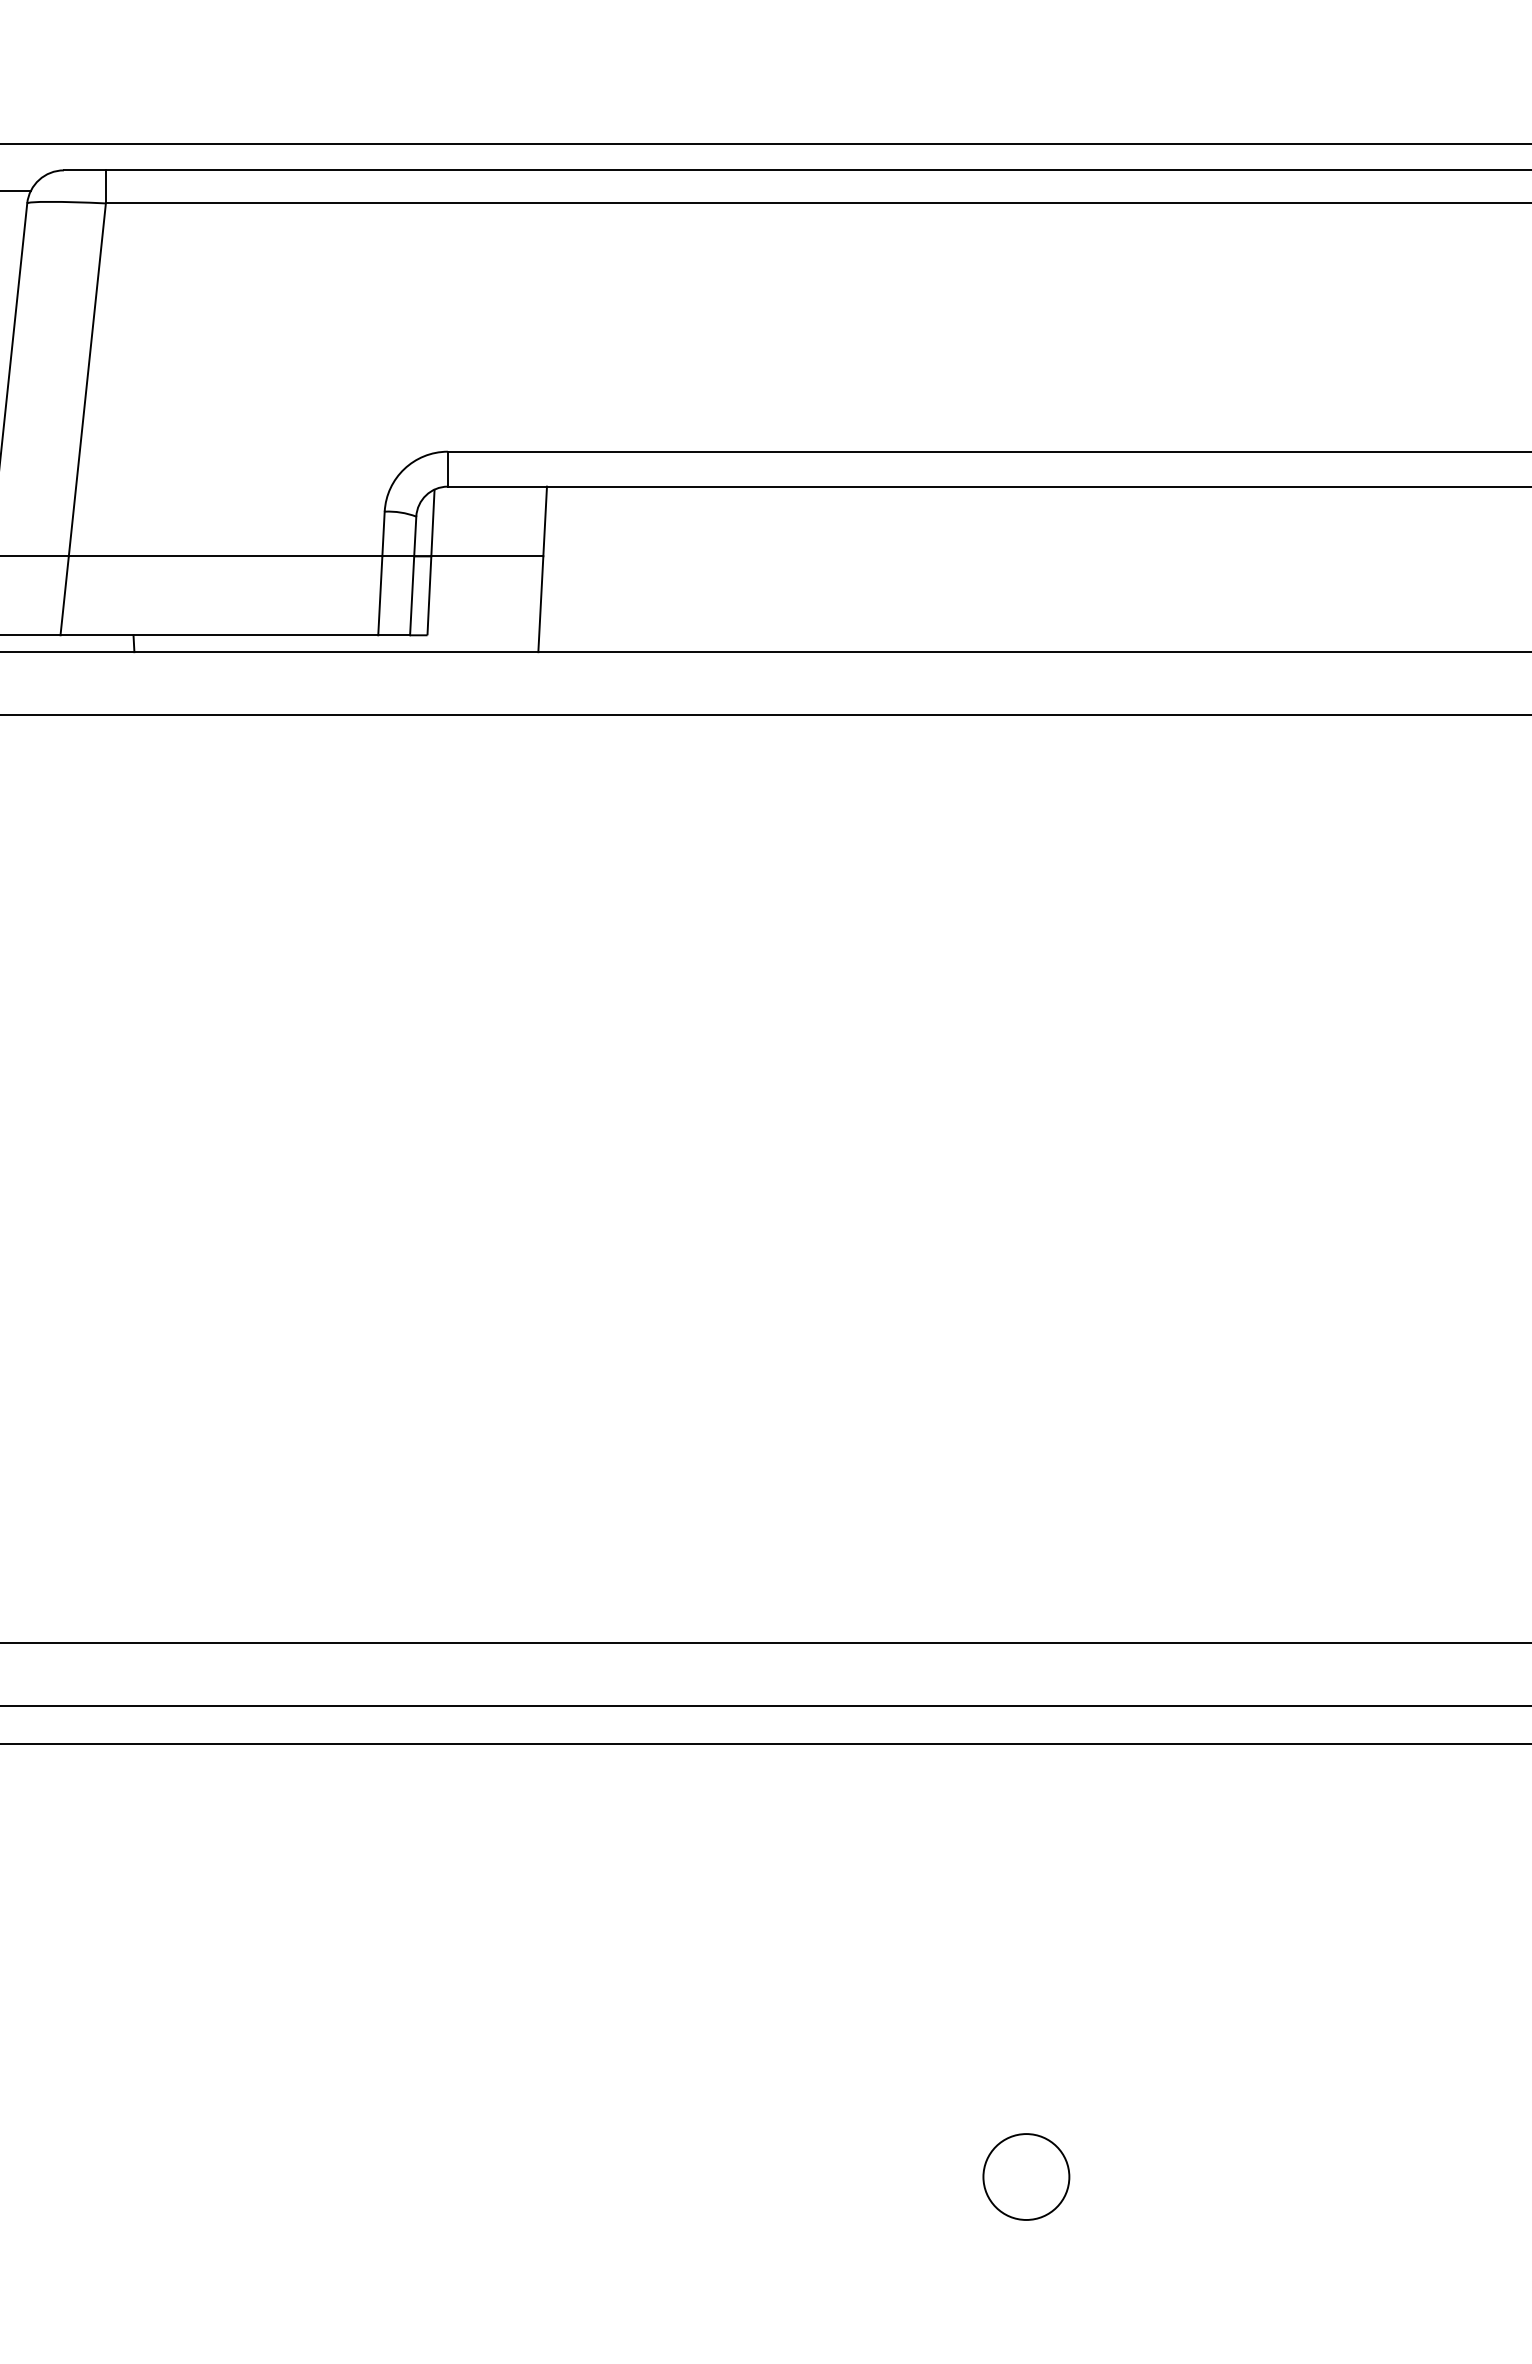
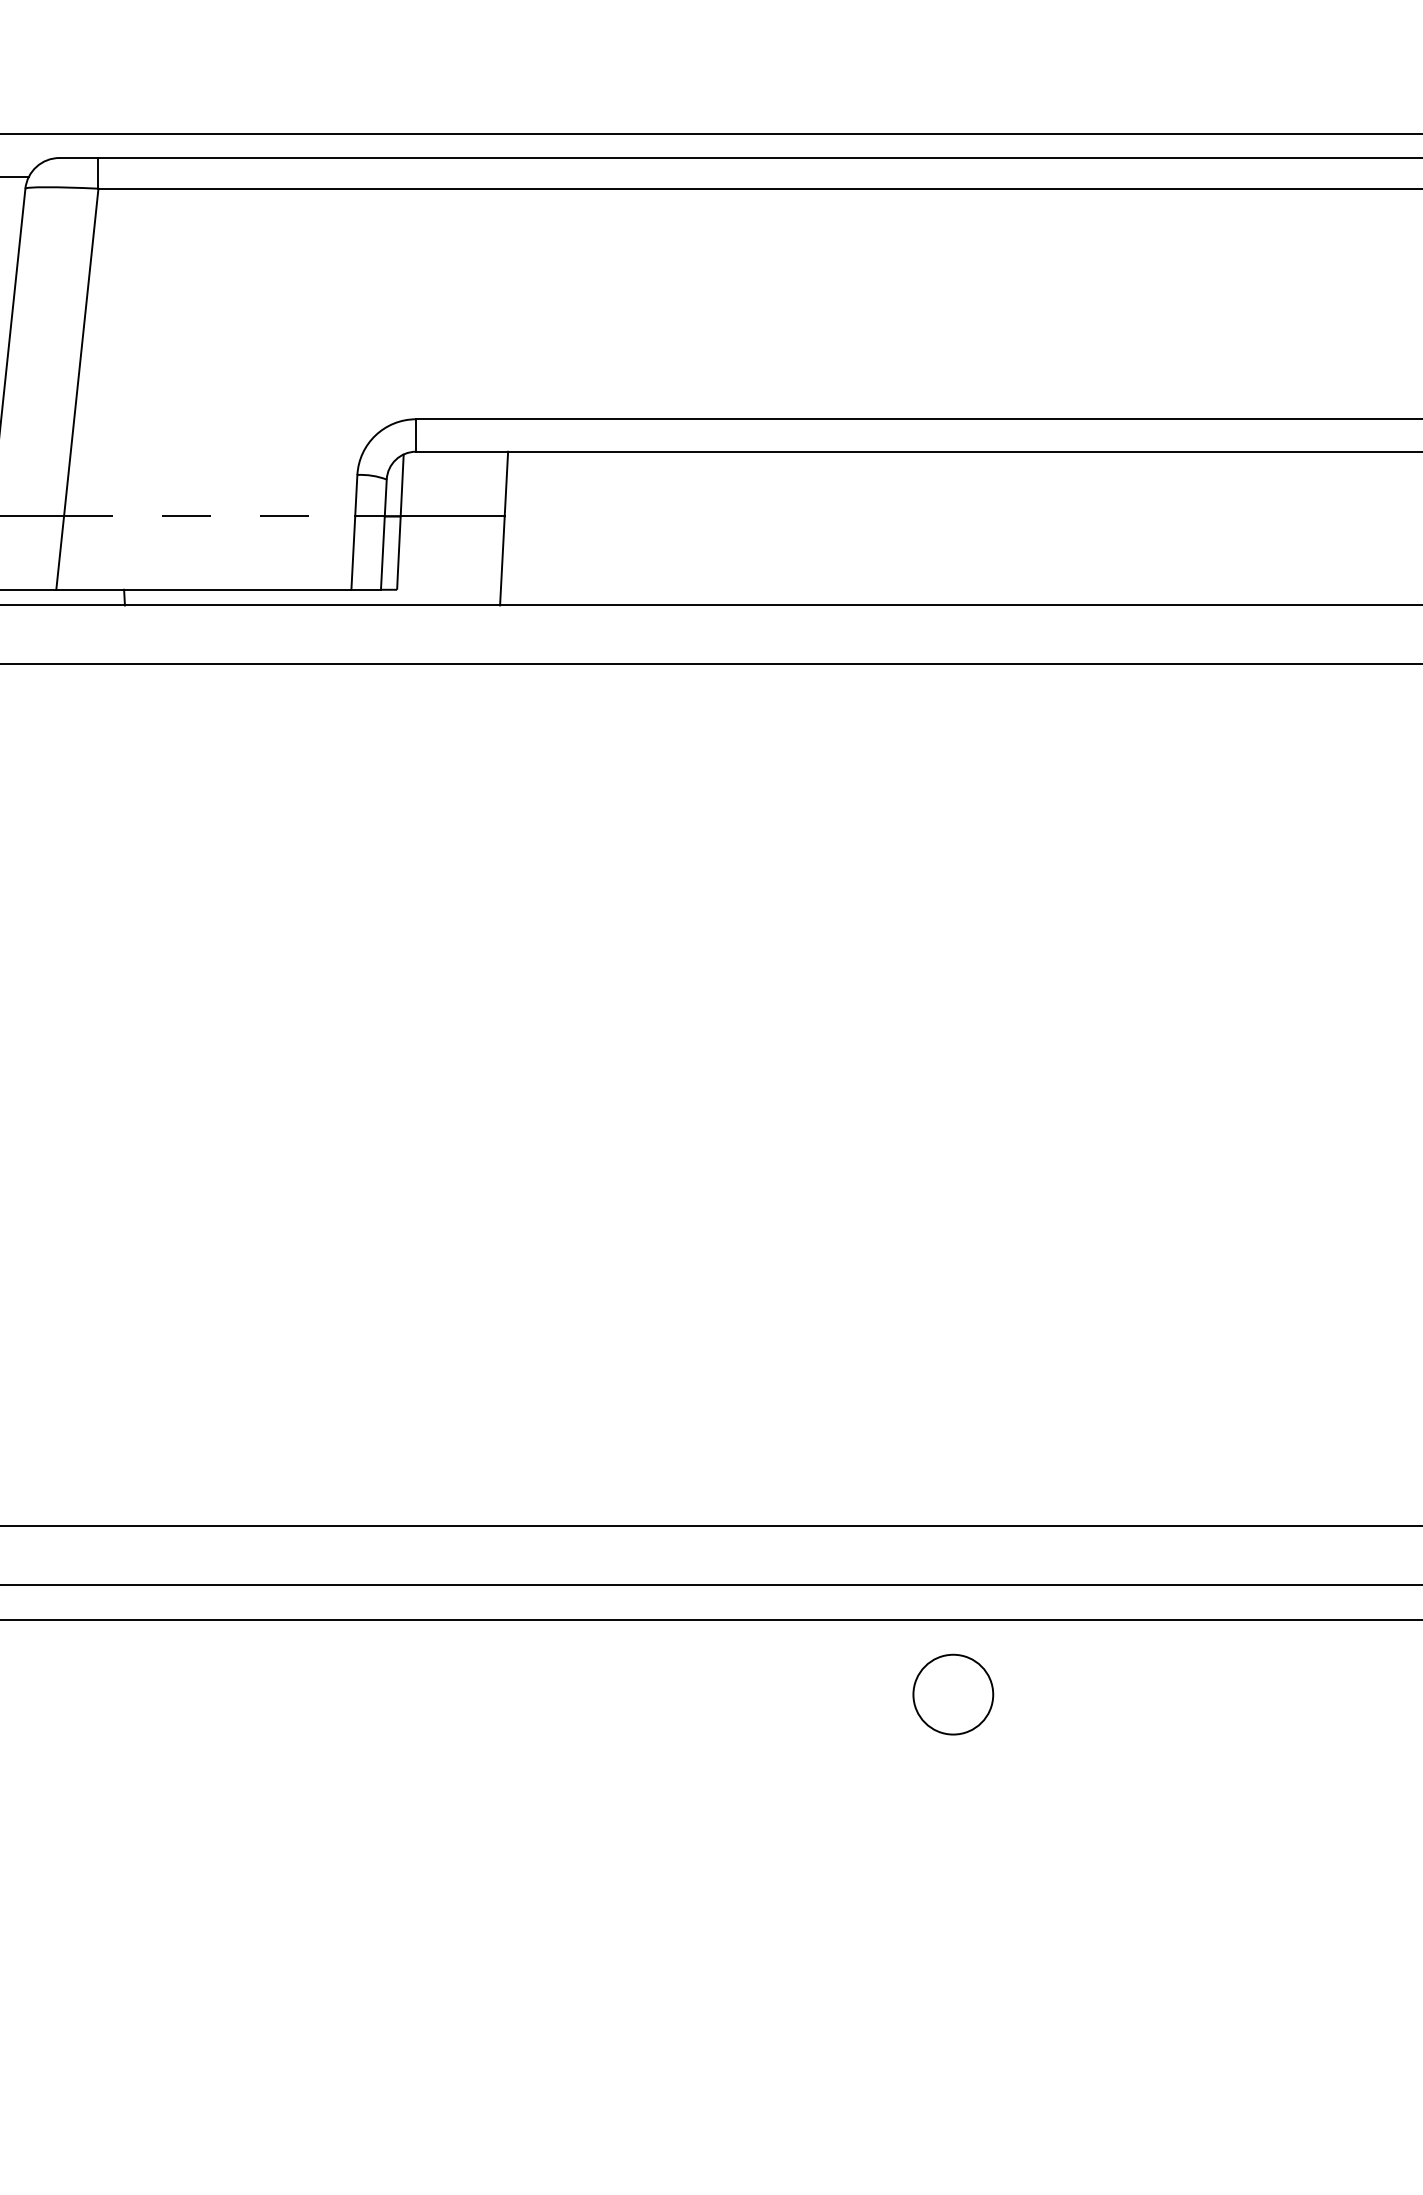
line: (225, 556) -> (209, 516), solid -> dashed
circle: (1026, 2176) -> (953, 1694), moved

